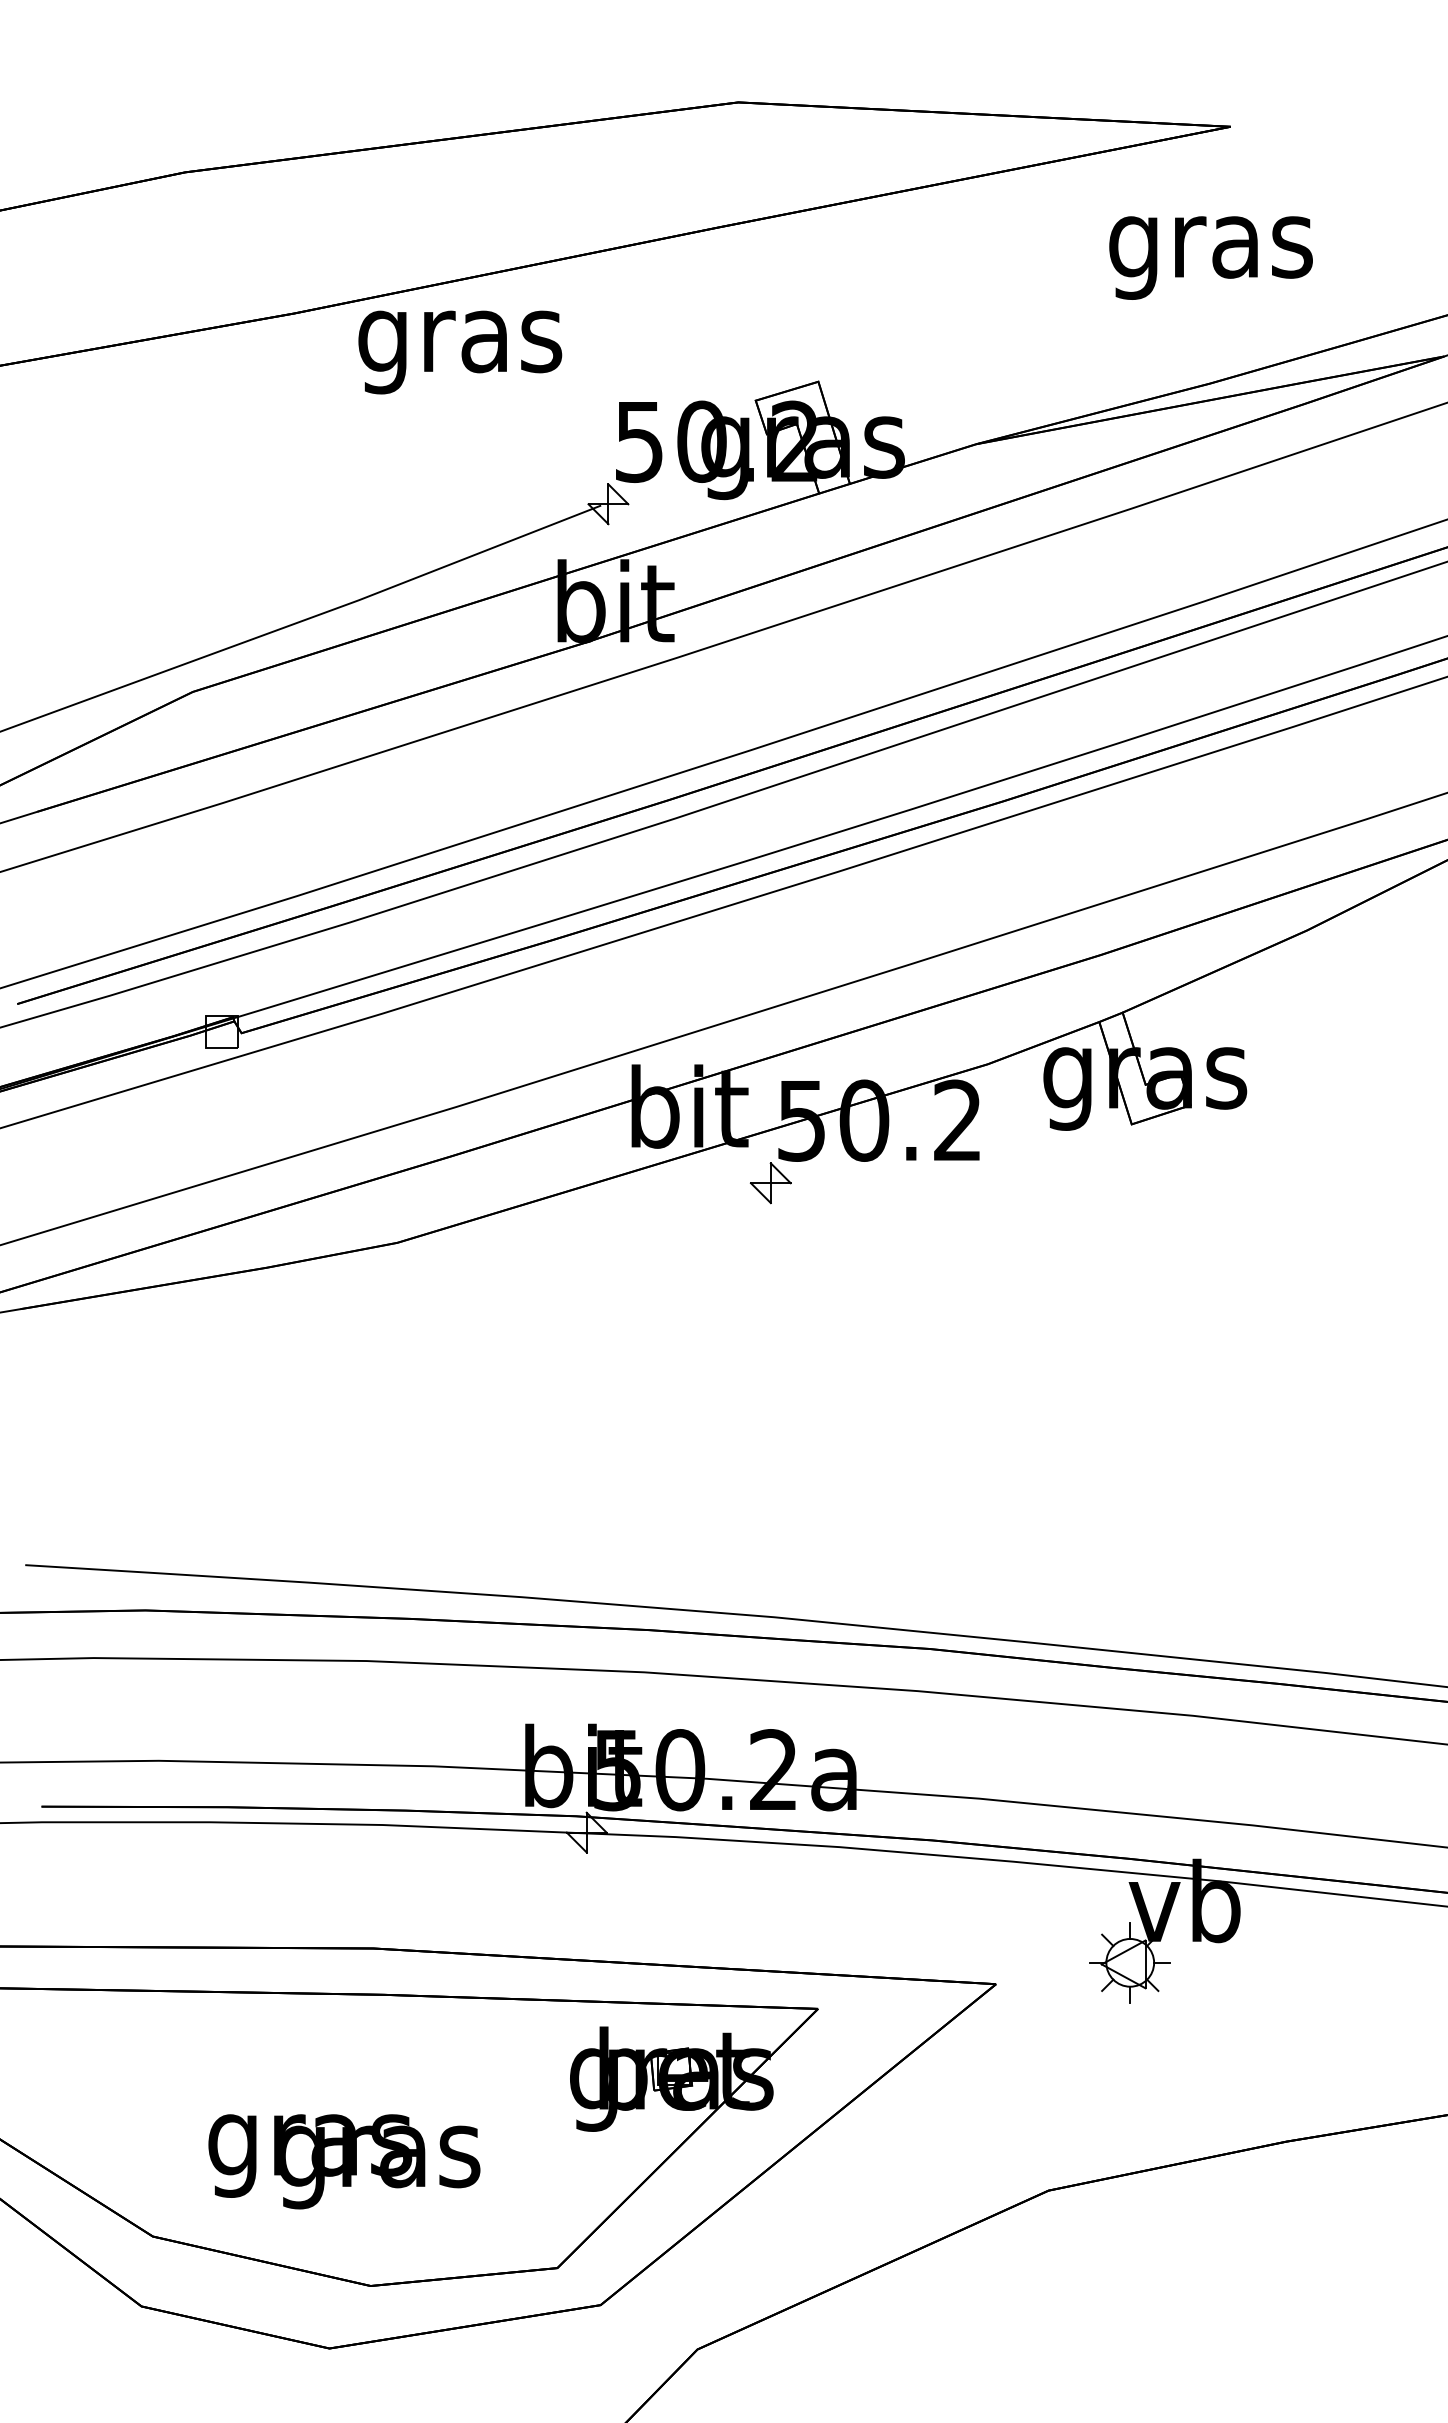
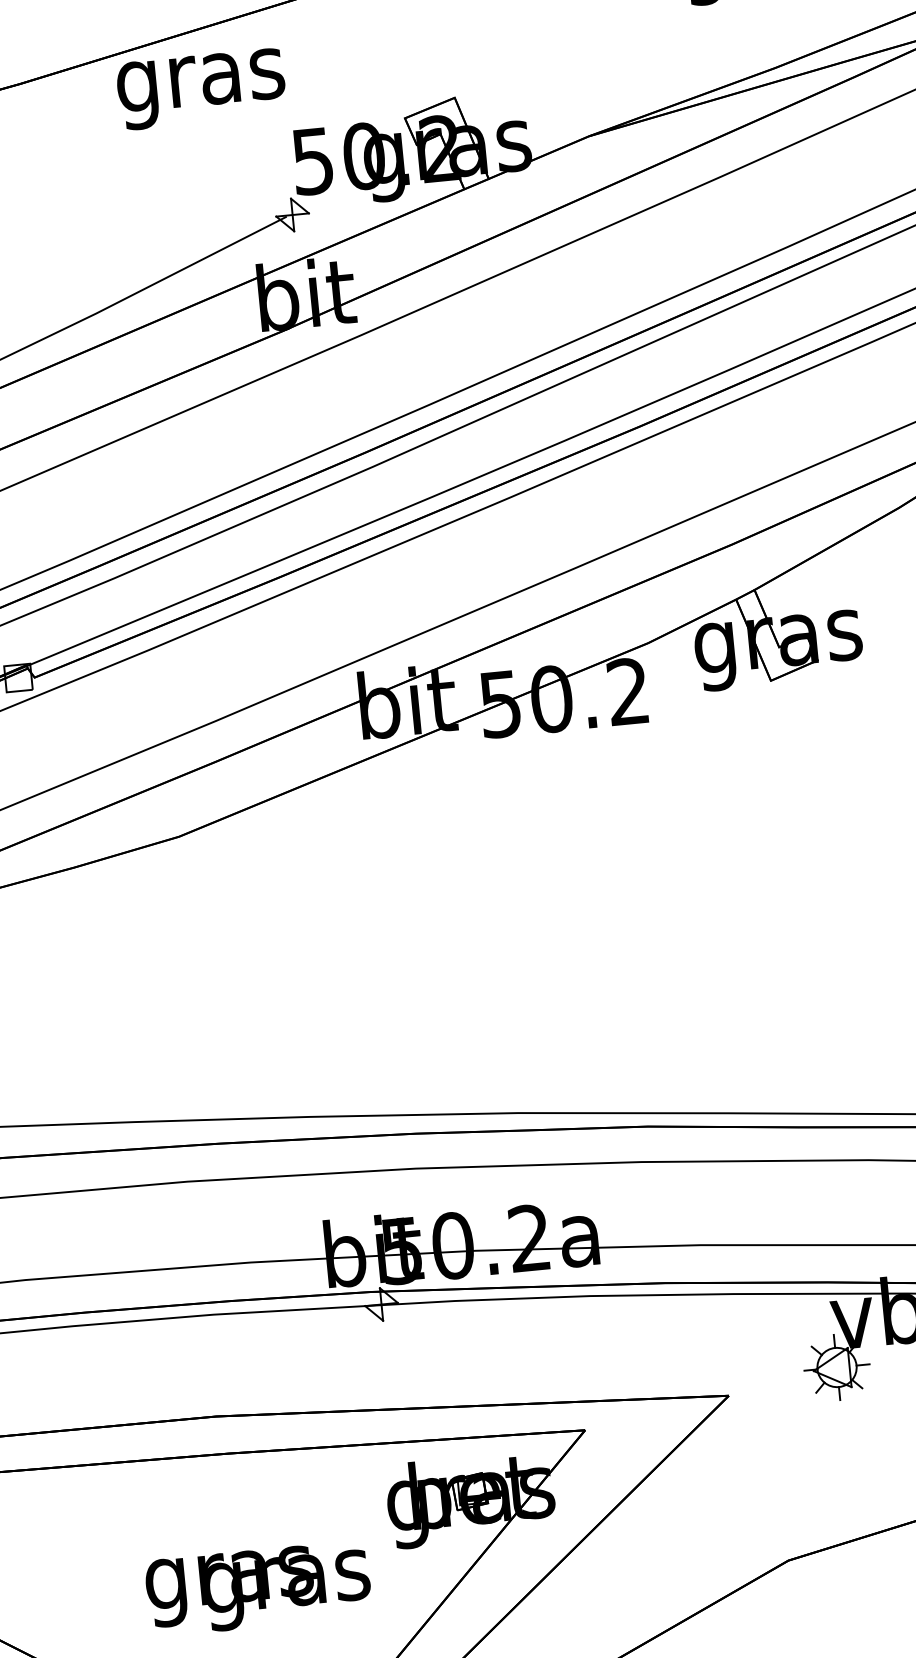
text: (460, 352) -> (201, 89), moved
part: (770, 1183) -> (479, 758), removed
text: (344, 2161) -> (258, 1588), moved

